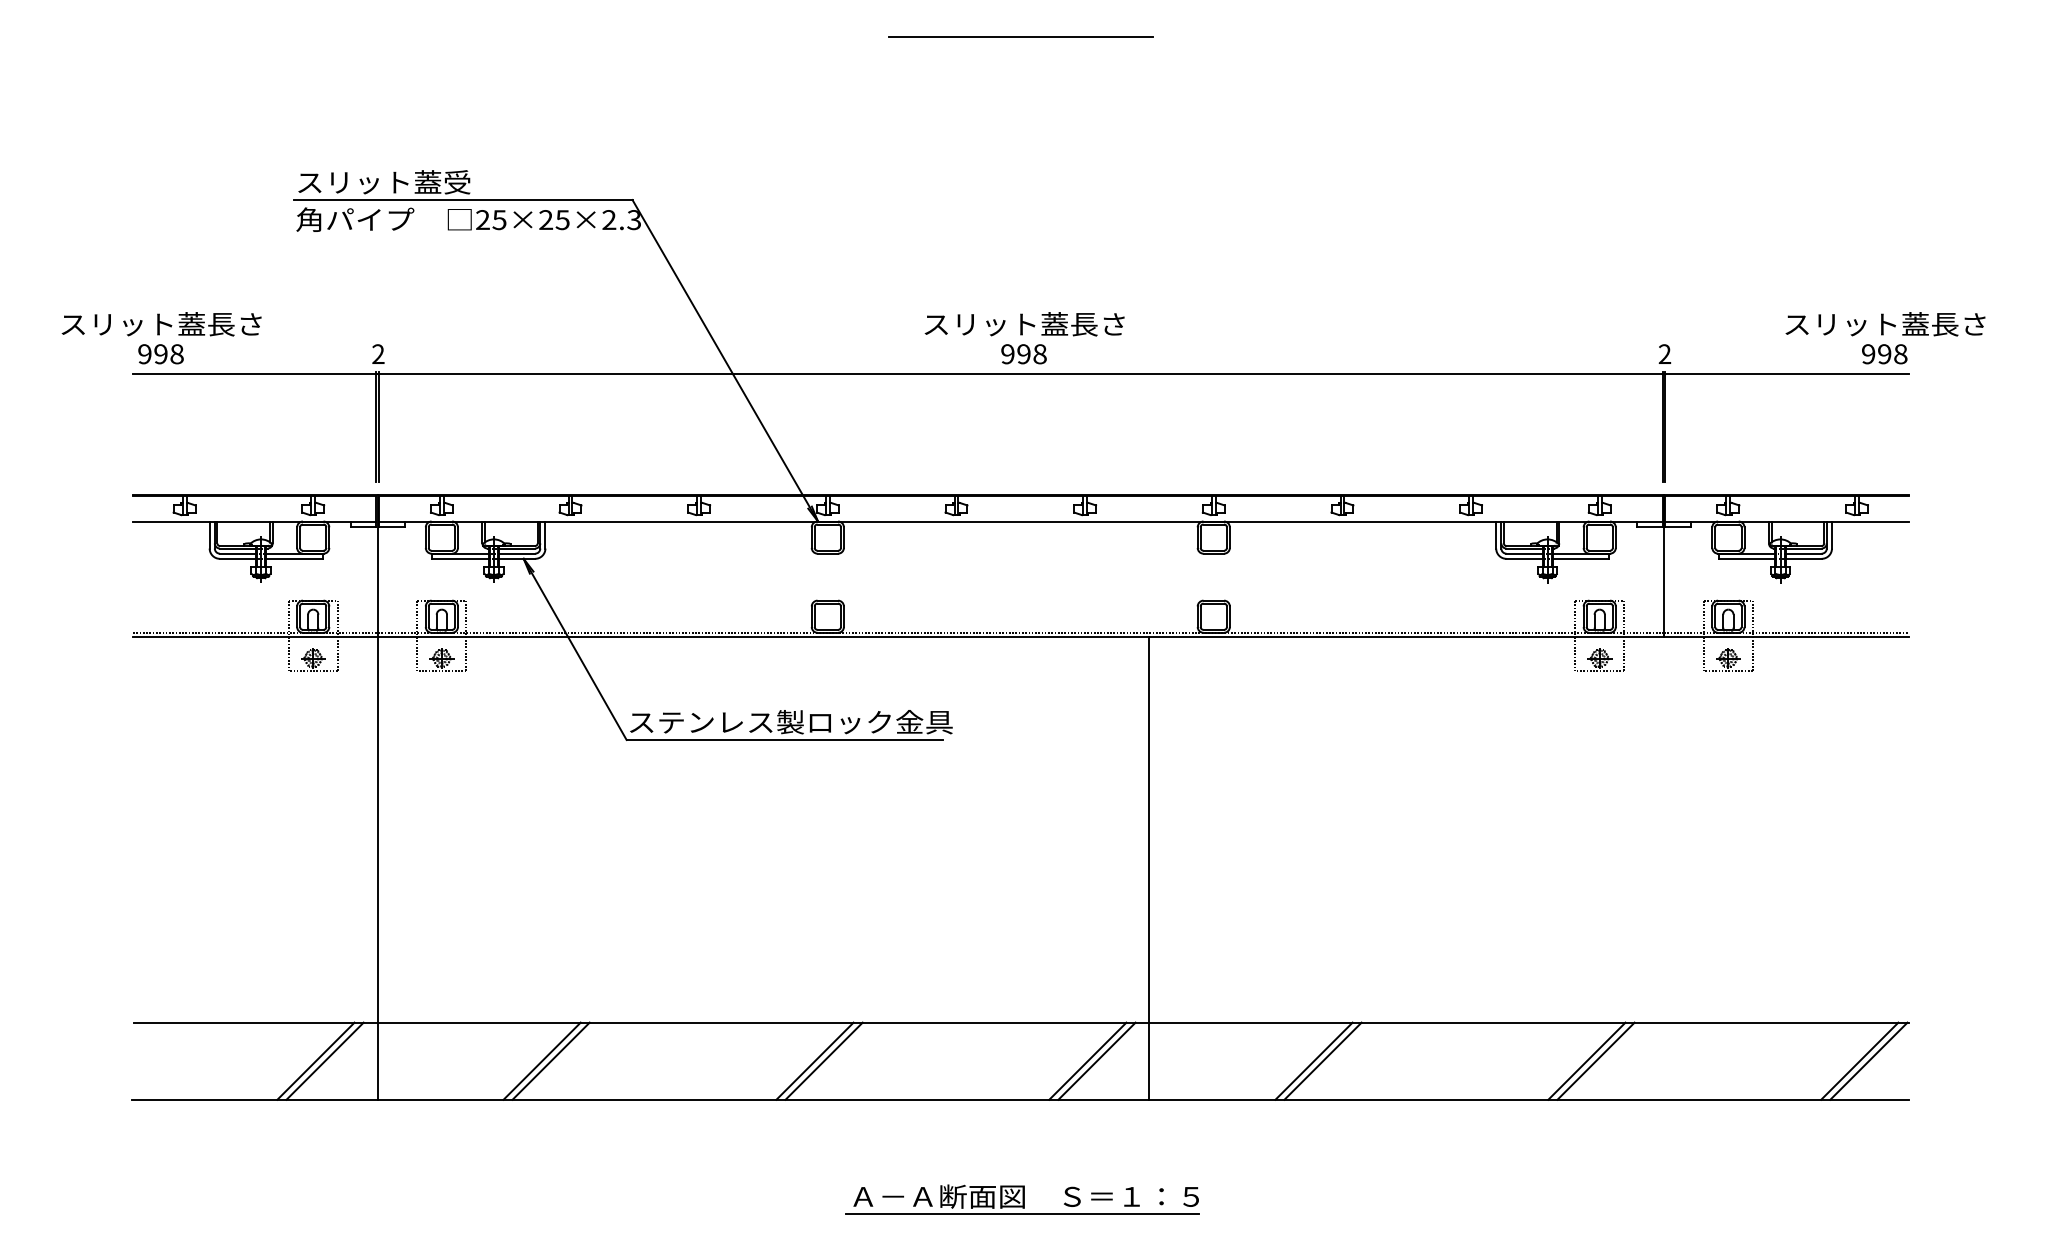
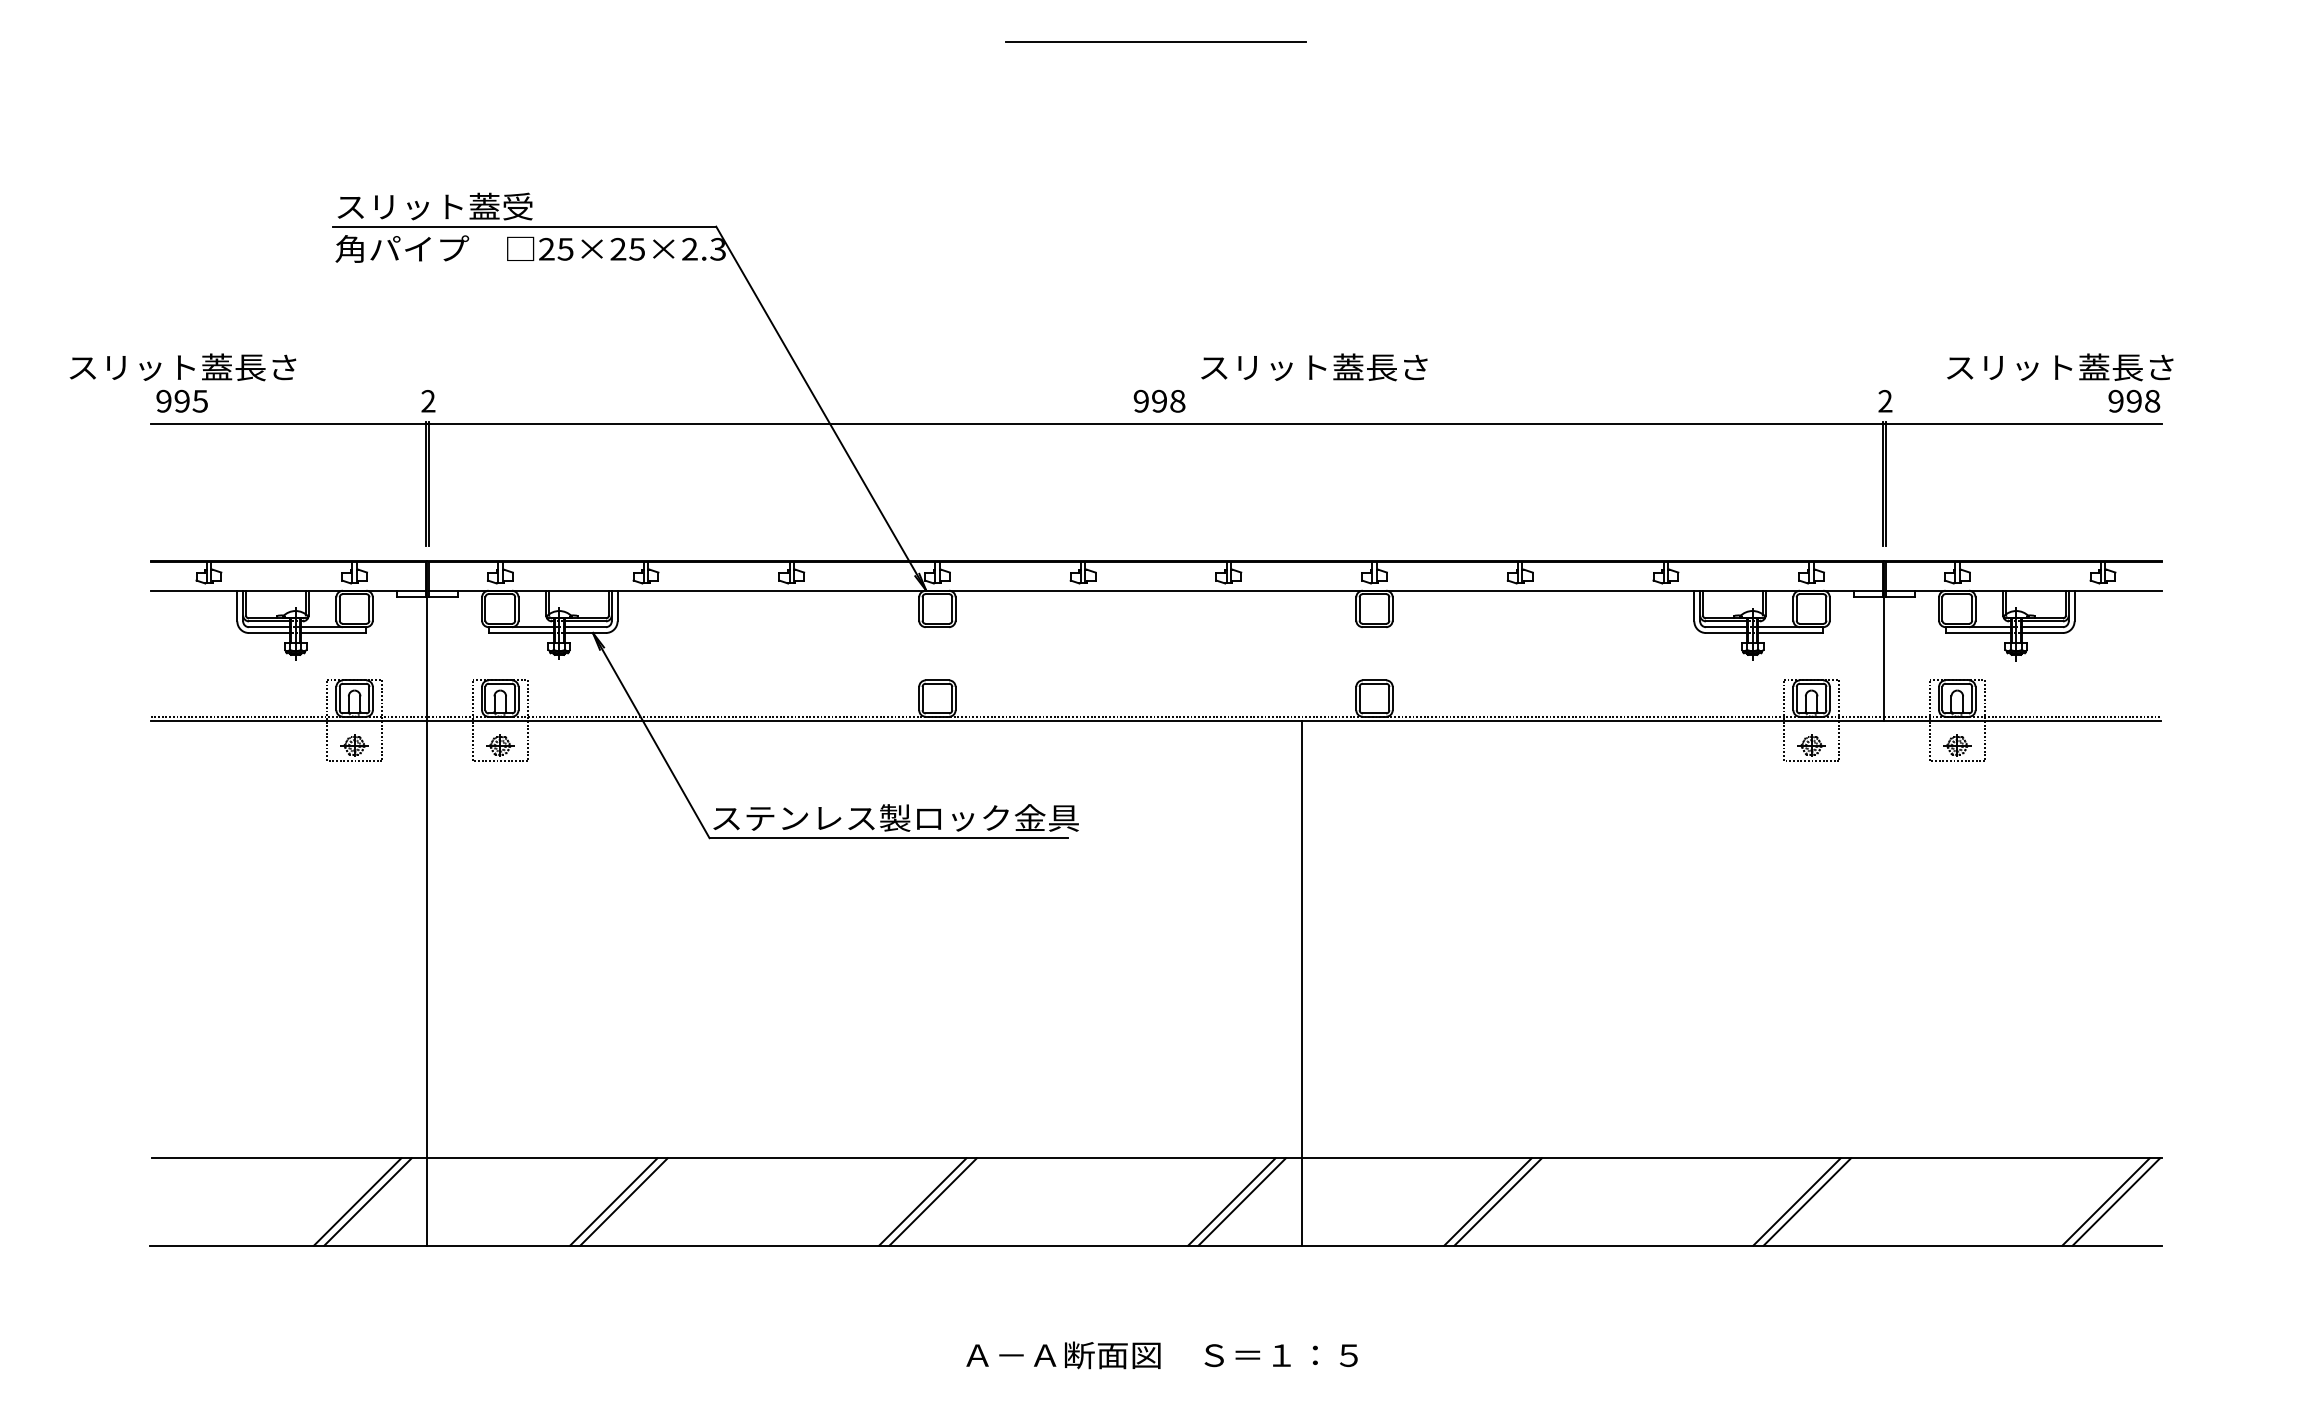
text: (1024, 324) -> (1314, 367), moved
text: (1885, 324) -> (2060, 367), moved
text: (177, 354) -> (200, 401), 998 -> 995
line: (1022, 1213) -> (1157, 1374), removed

